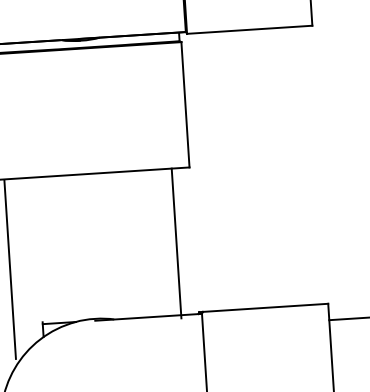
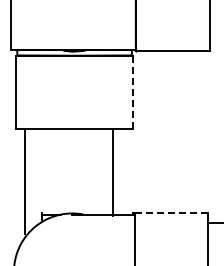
line: (184, 104) -> (132, 92), solid -> dashed
line: (176, 243) -> (112, 172), moved
line: (265, 307) -> (171, 213), solid -> dashed

